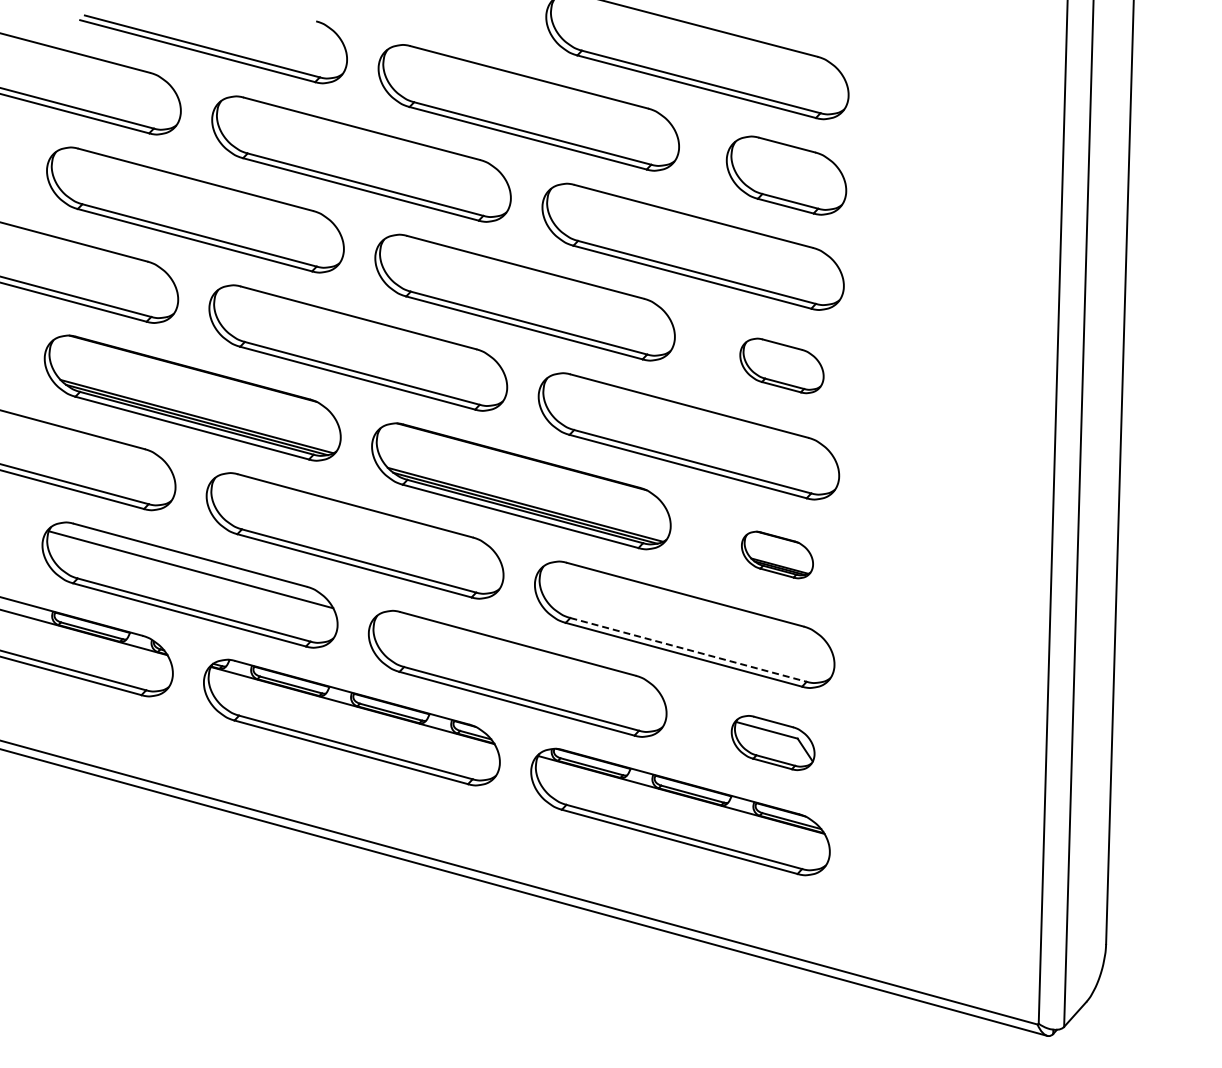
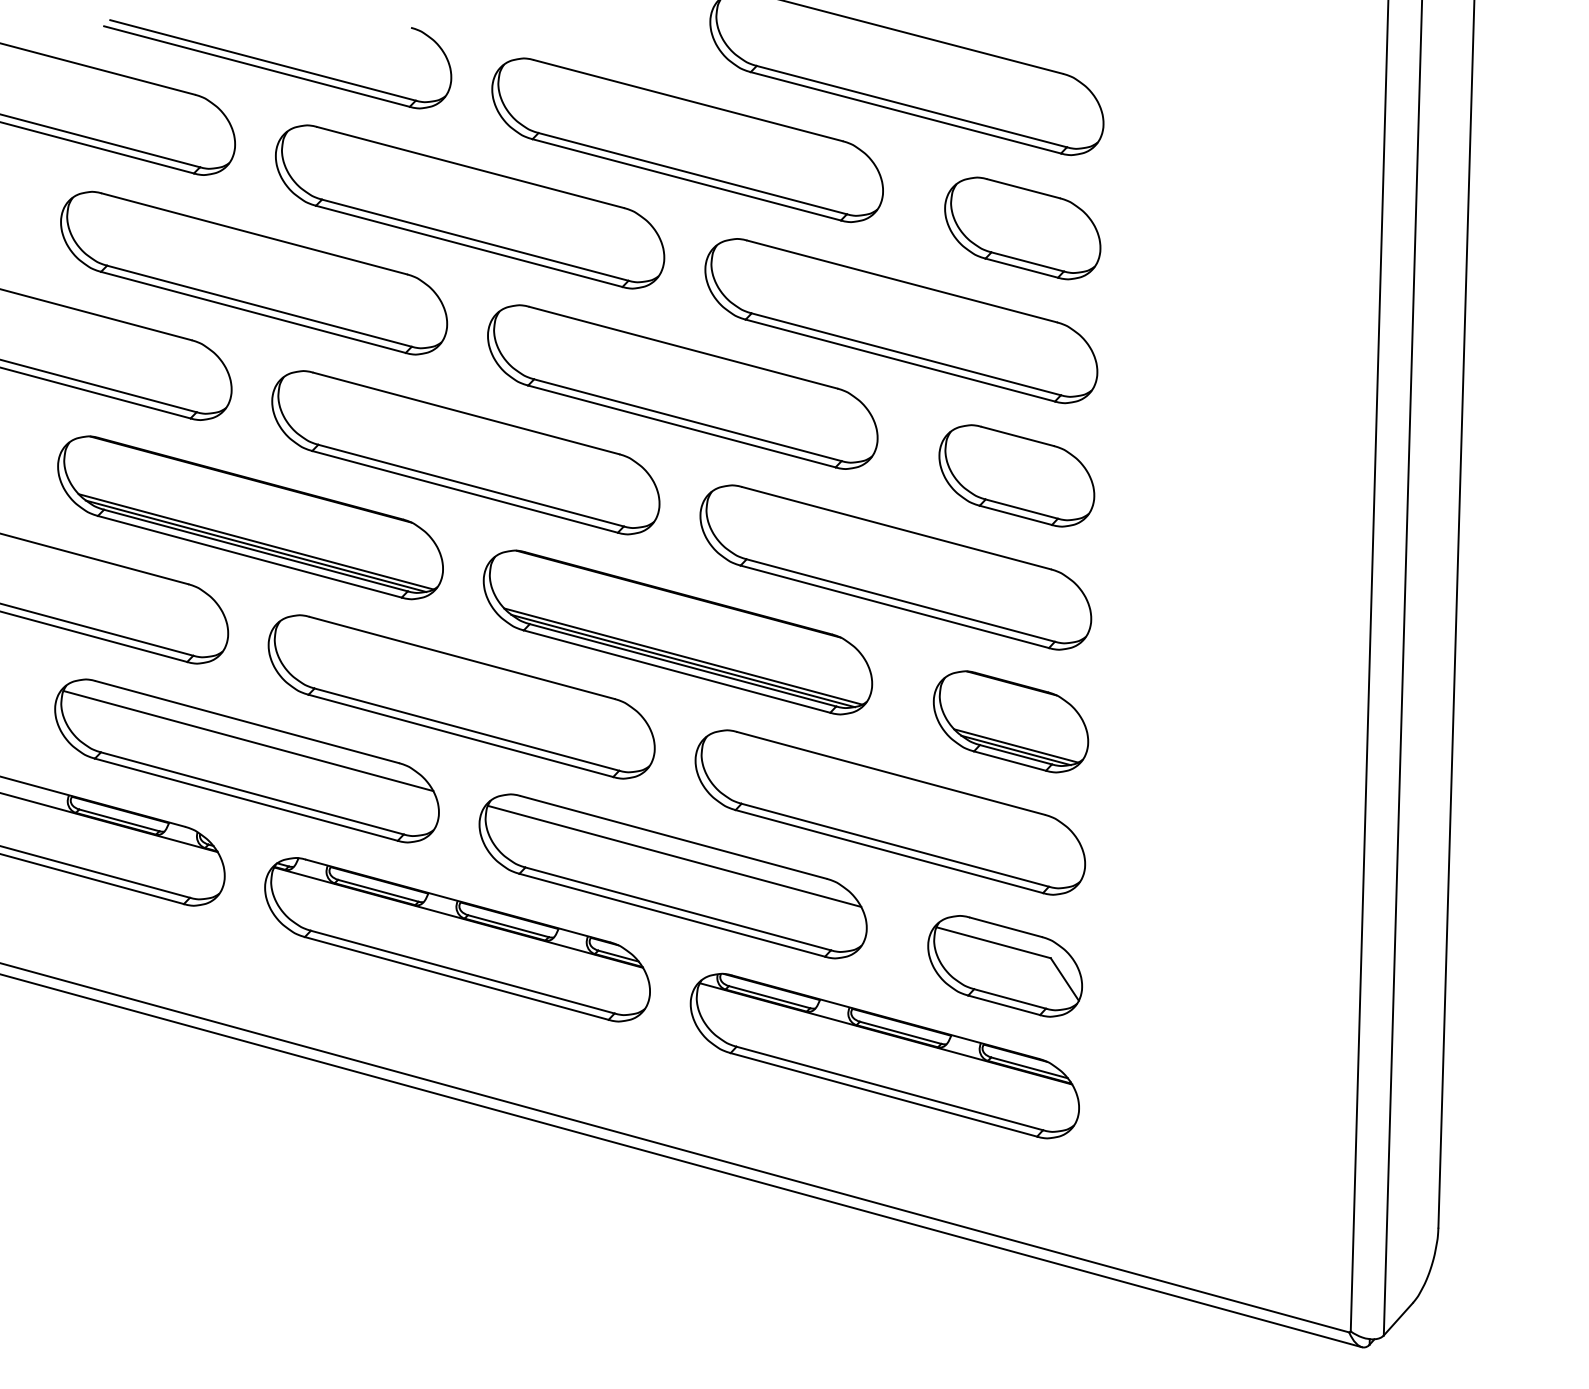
part: (781, 365) -> (1016, 475), size x1.43
part: (777, 554) -> (1011, 721), size x1.67
line: (688, 650) -> (895, 846), dashed -> solid
line: (518, 658) -> (674, 856), added
part: (773, 742) -> (1005, 965), size x1.43

